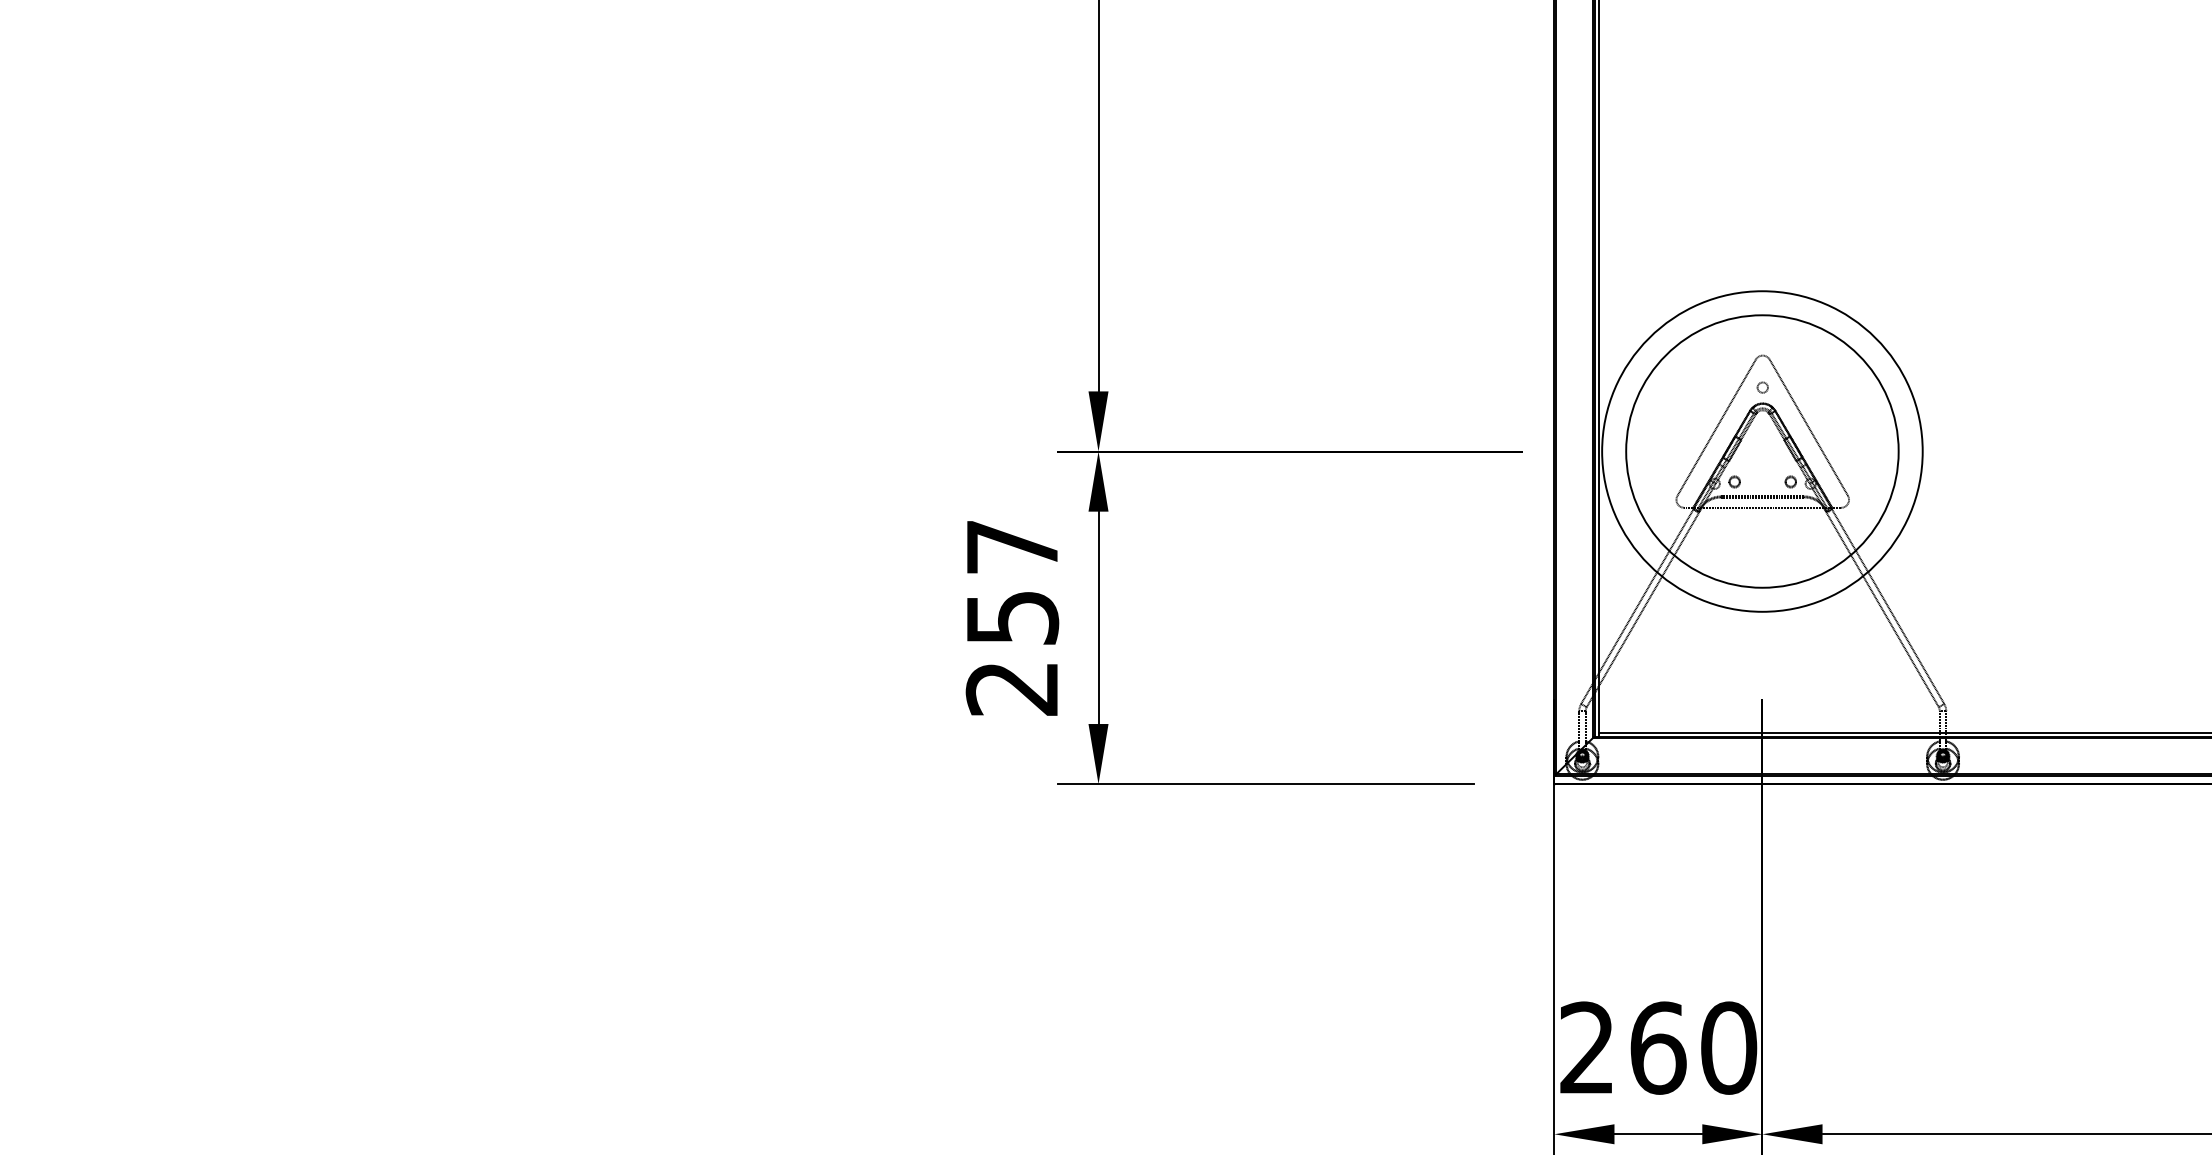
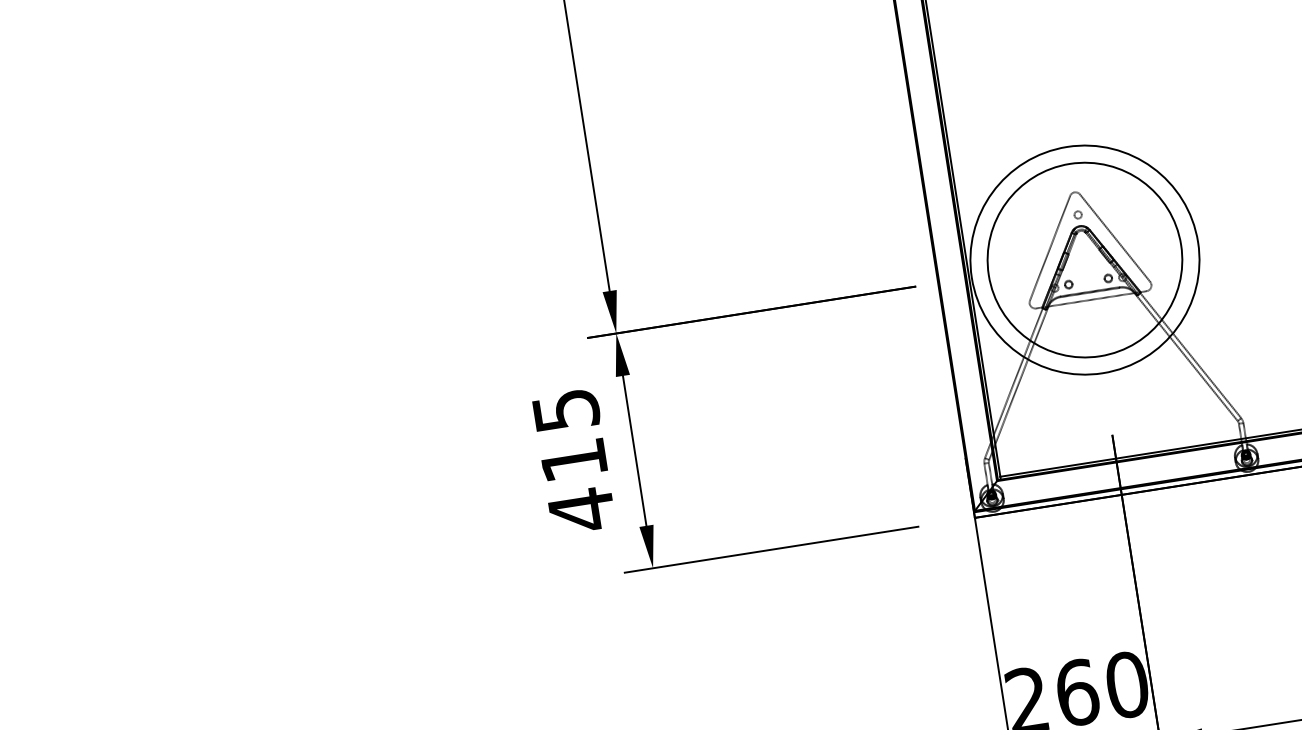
text: (1012, 619) -> (574, 461), 257 -> 415

